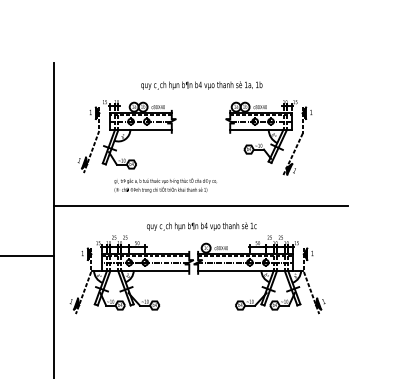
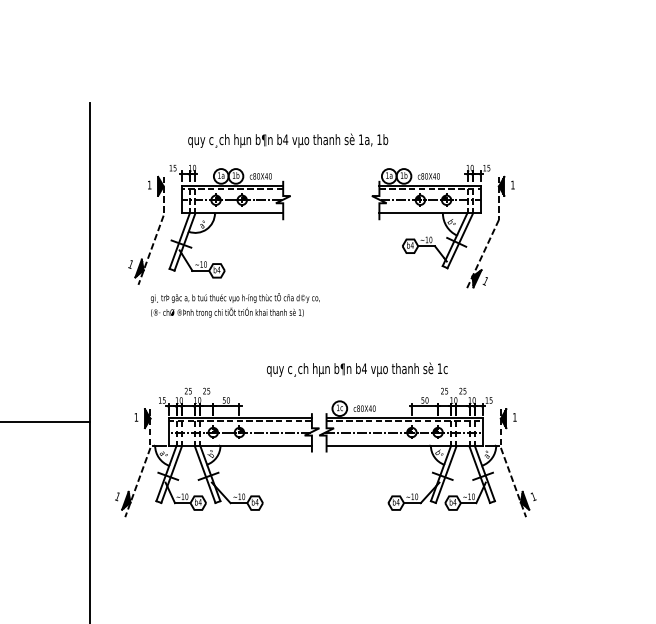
text: (201, 85) -> (287, 140), moved
text: (165, 185) -> (234, 305), moved
line: (200, 205) -> (330, 338), removed
text: (201, 226) -> (356, 369), moved

